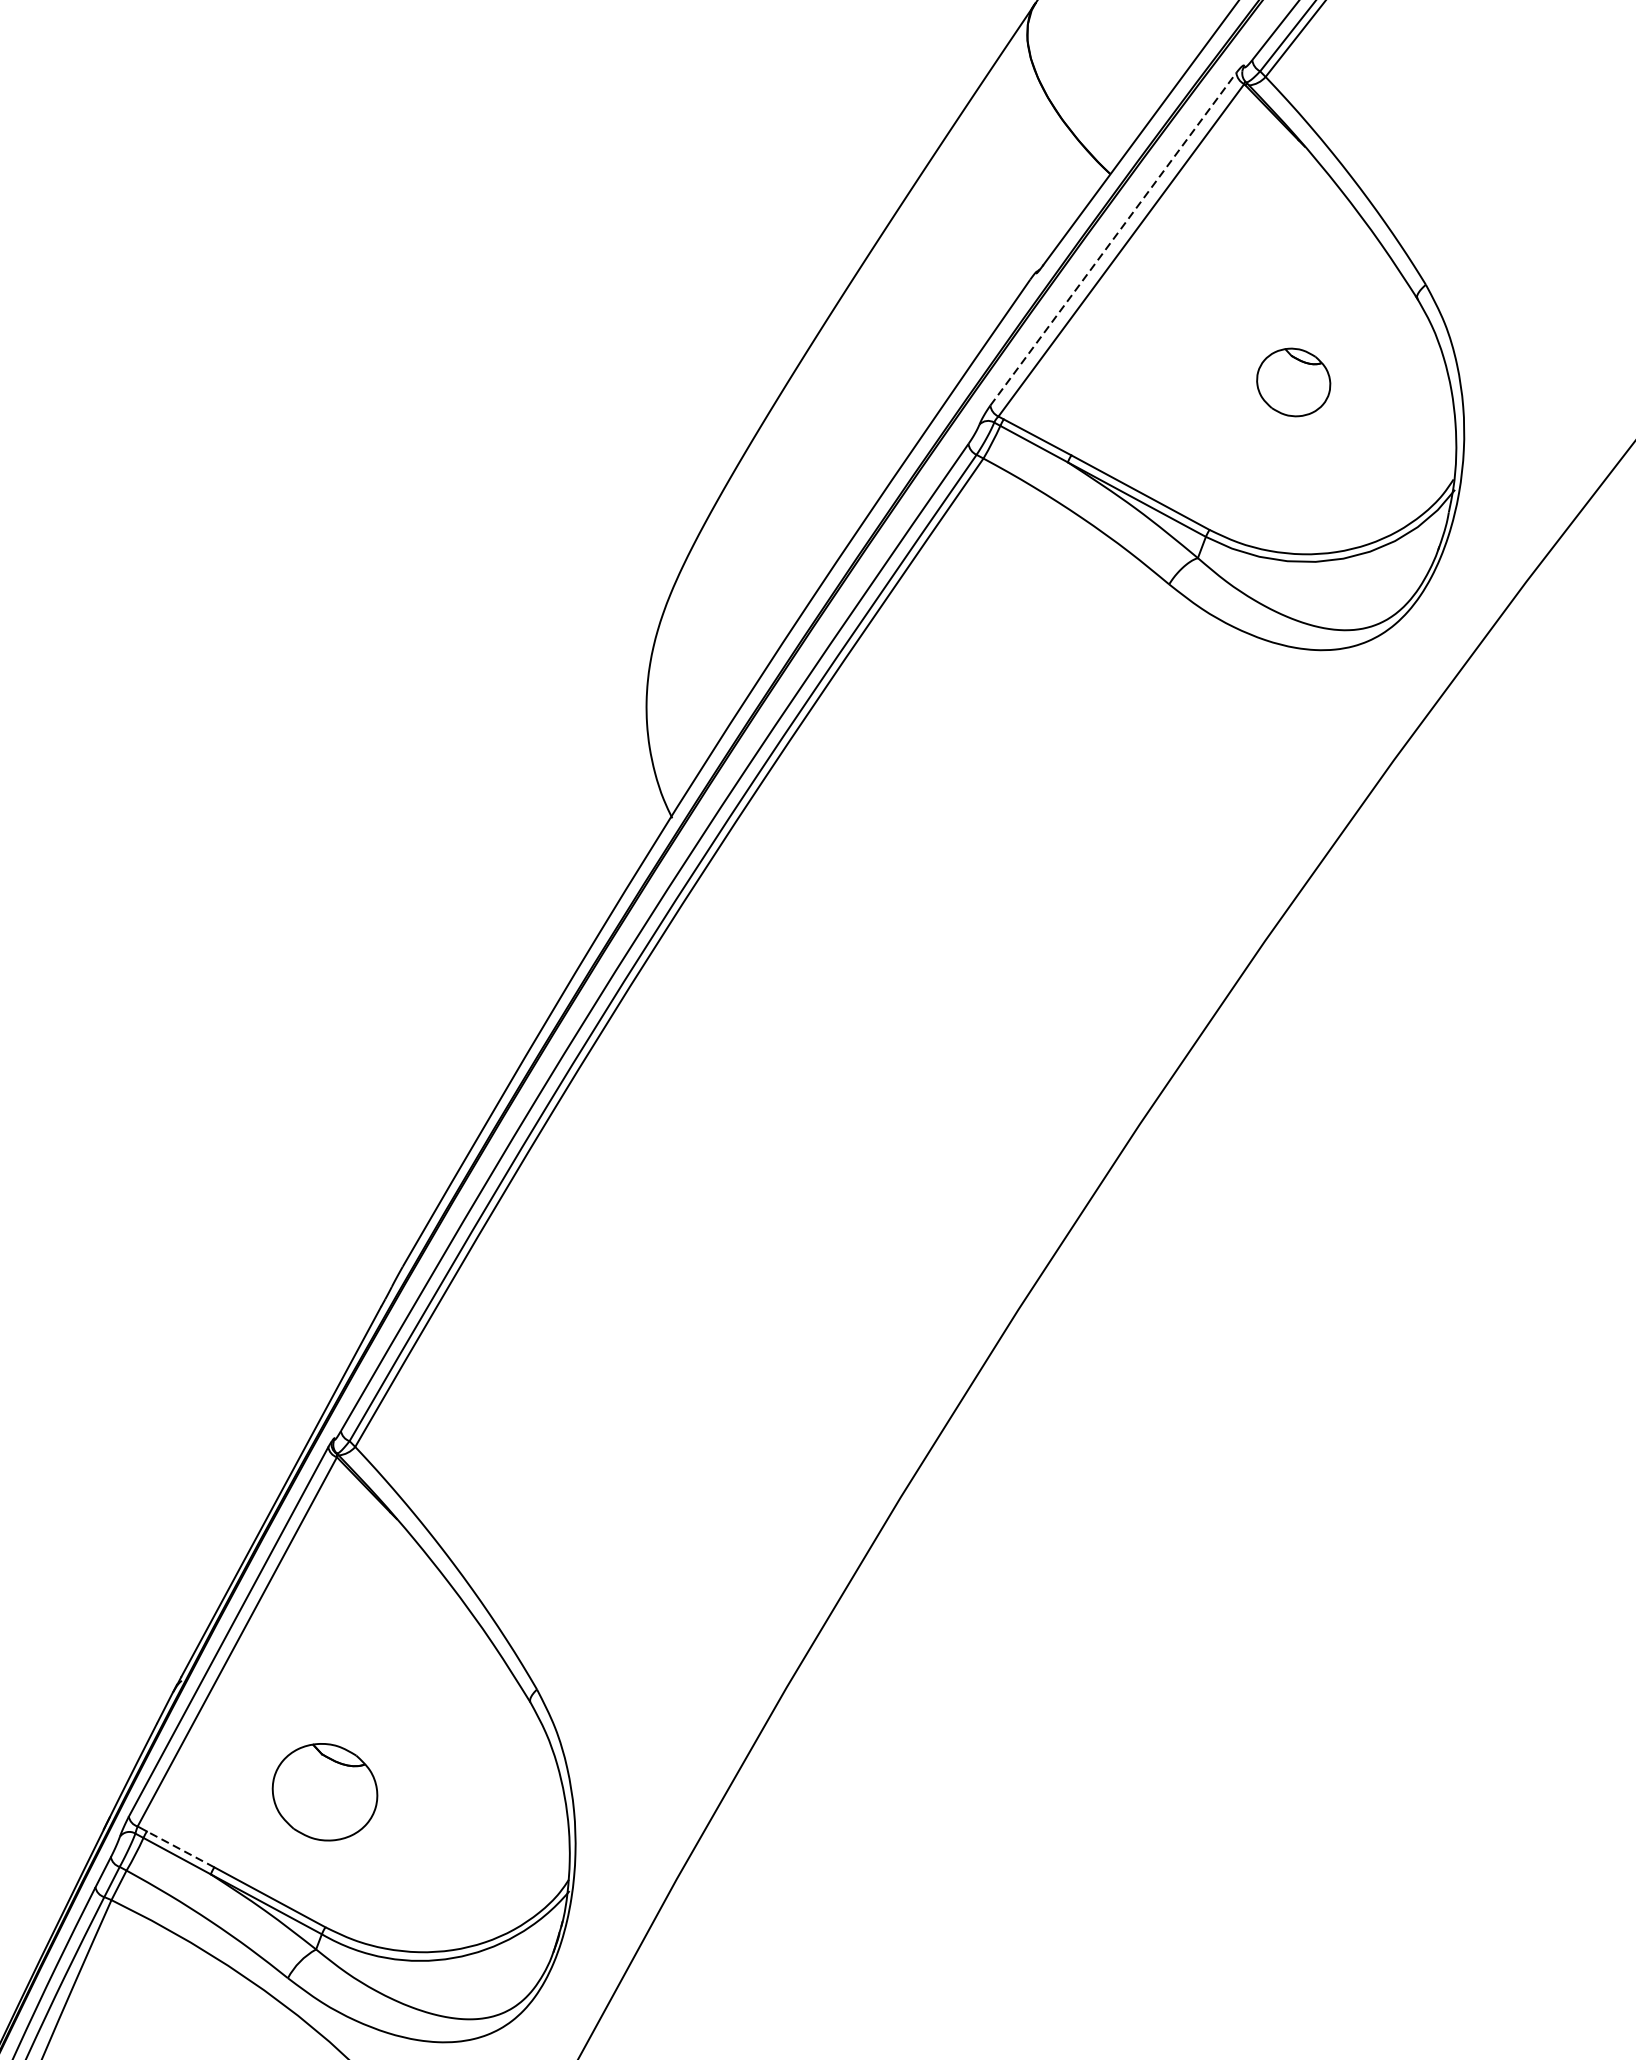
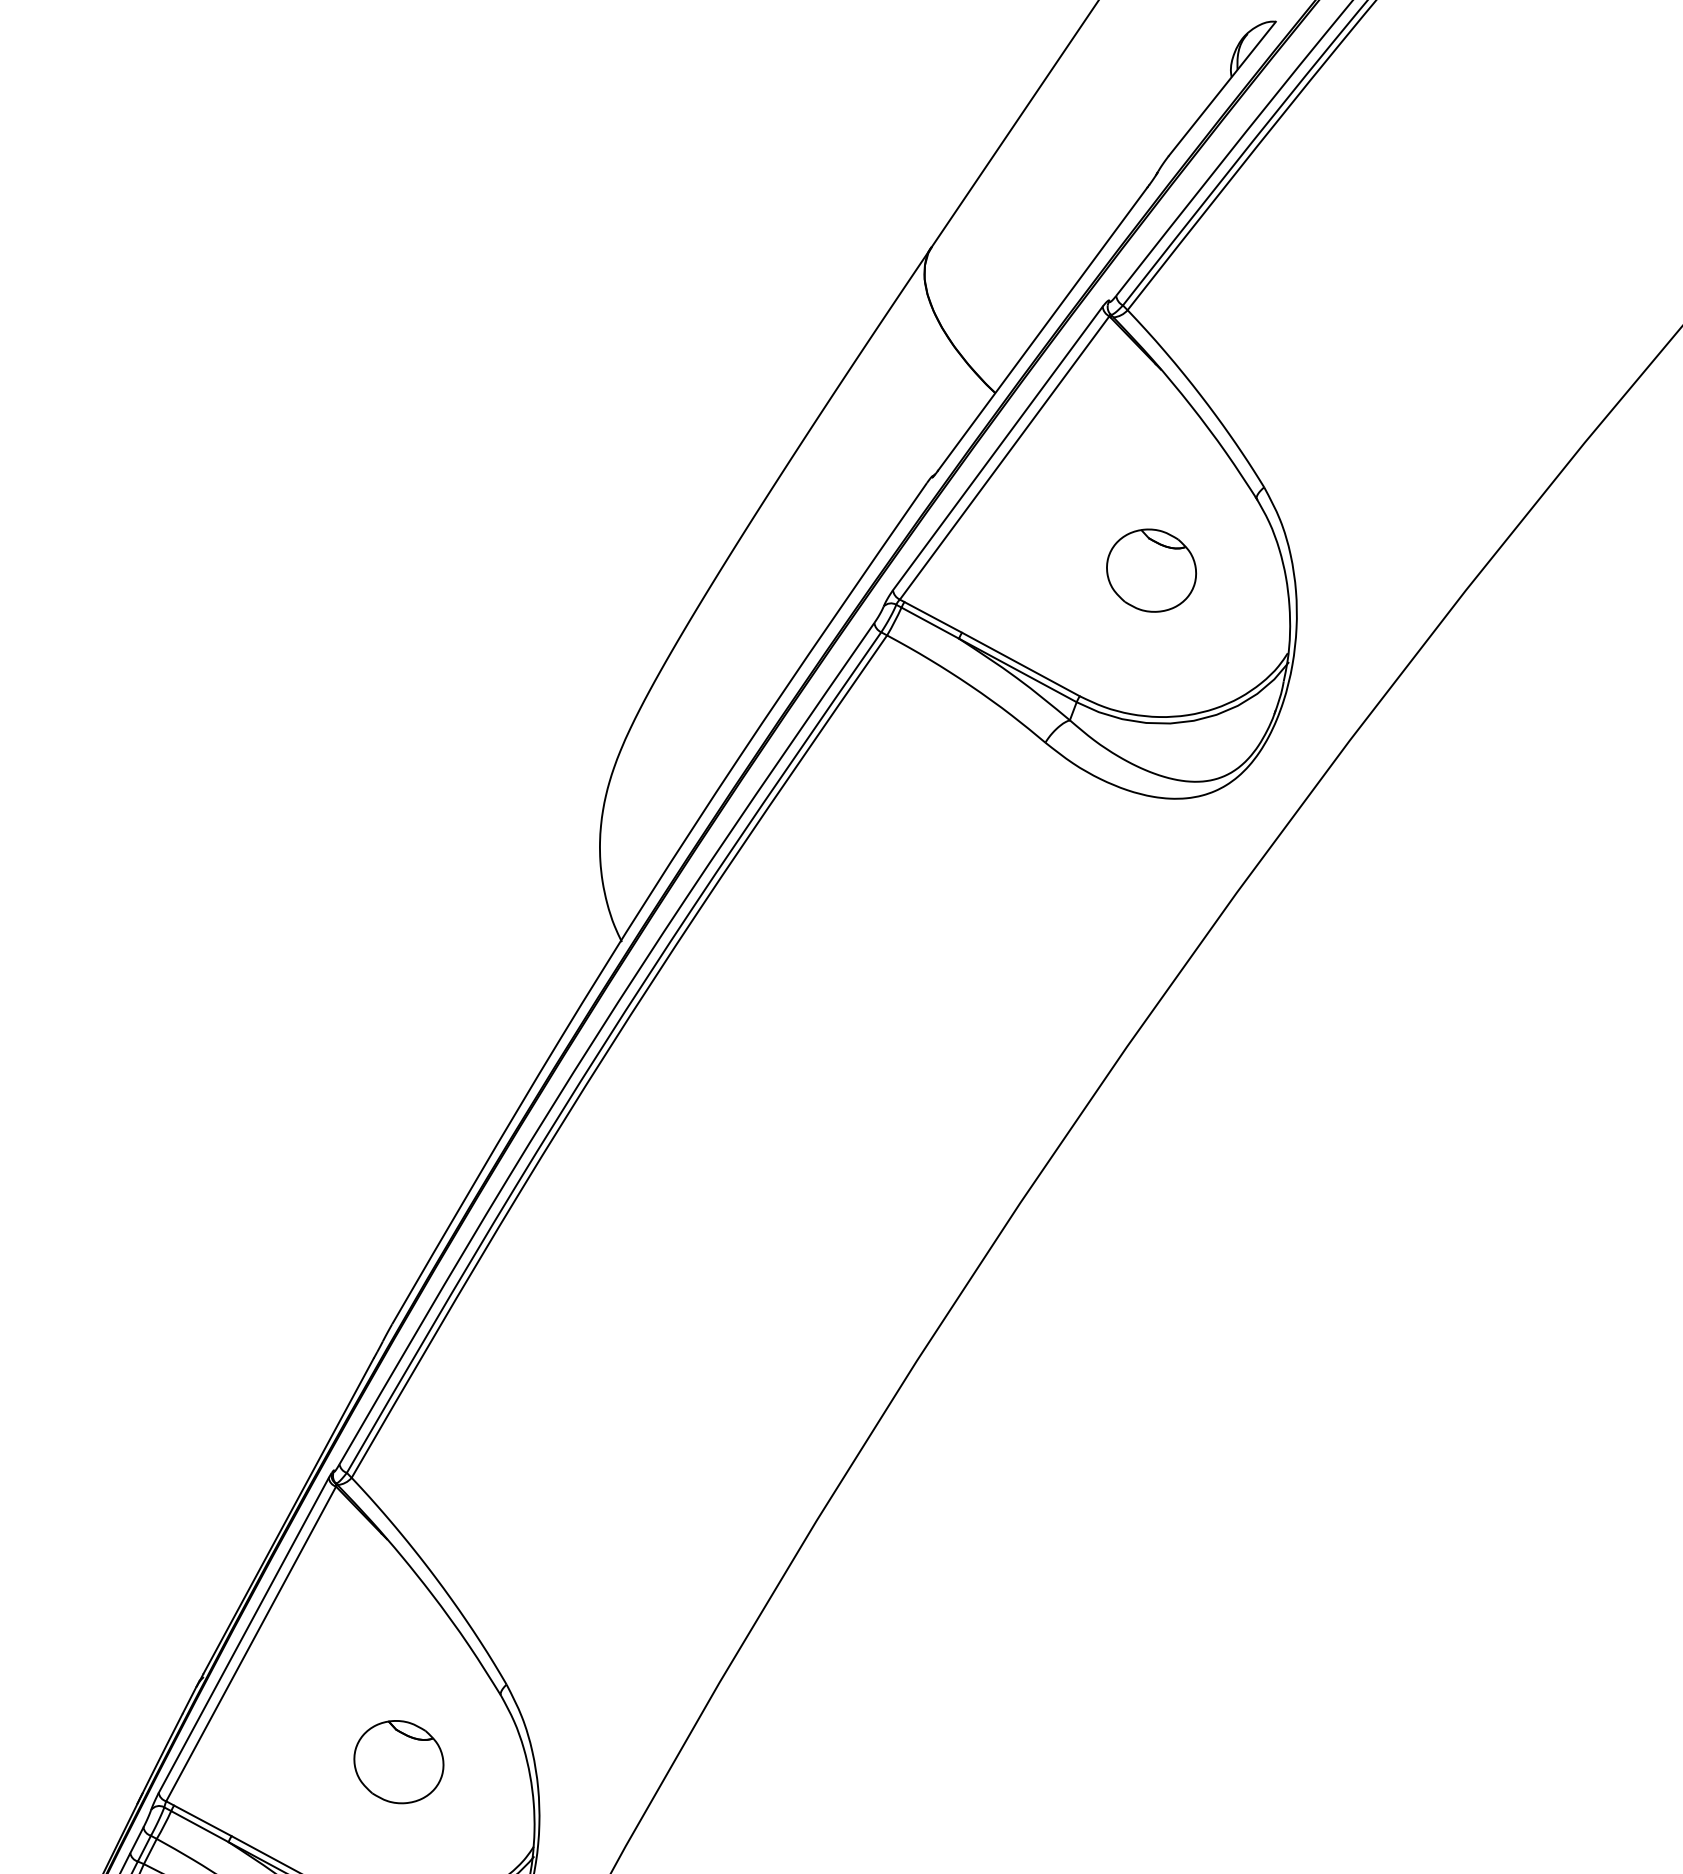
line: (1114, 239) -> (998, 448), dashed -> solid
part: (1293, 382) -> (1151, 570), size x1.43
part: (324, 1792) -> (398, 1762), moved
line: (180, 1848) -> (202, 1820), dashed -> solid

